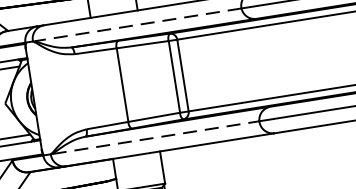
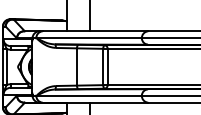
line: (138, 24) -> (89, 38), dashed -> solid
line: (157, 137) -> (90, 95), dashed -> solid

